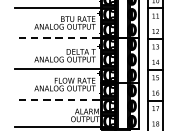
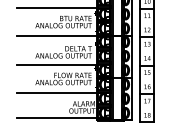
line: (57, 38) -> (56, 36), dashed -> solid
line: (57, 100) -> (56, 93), dashed -> solid

